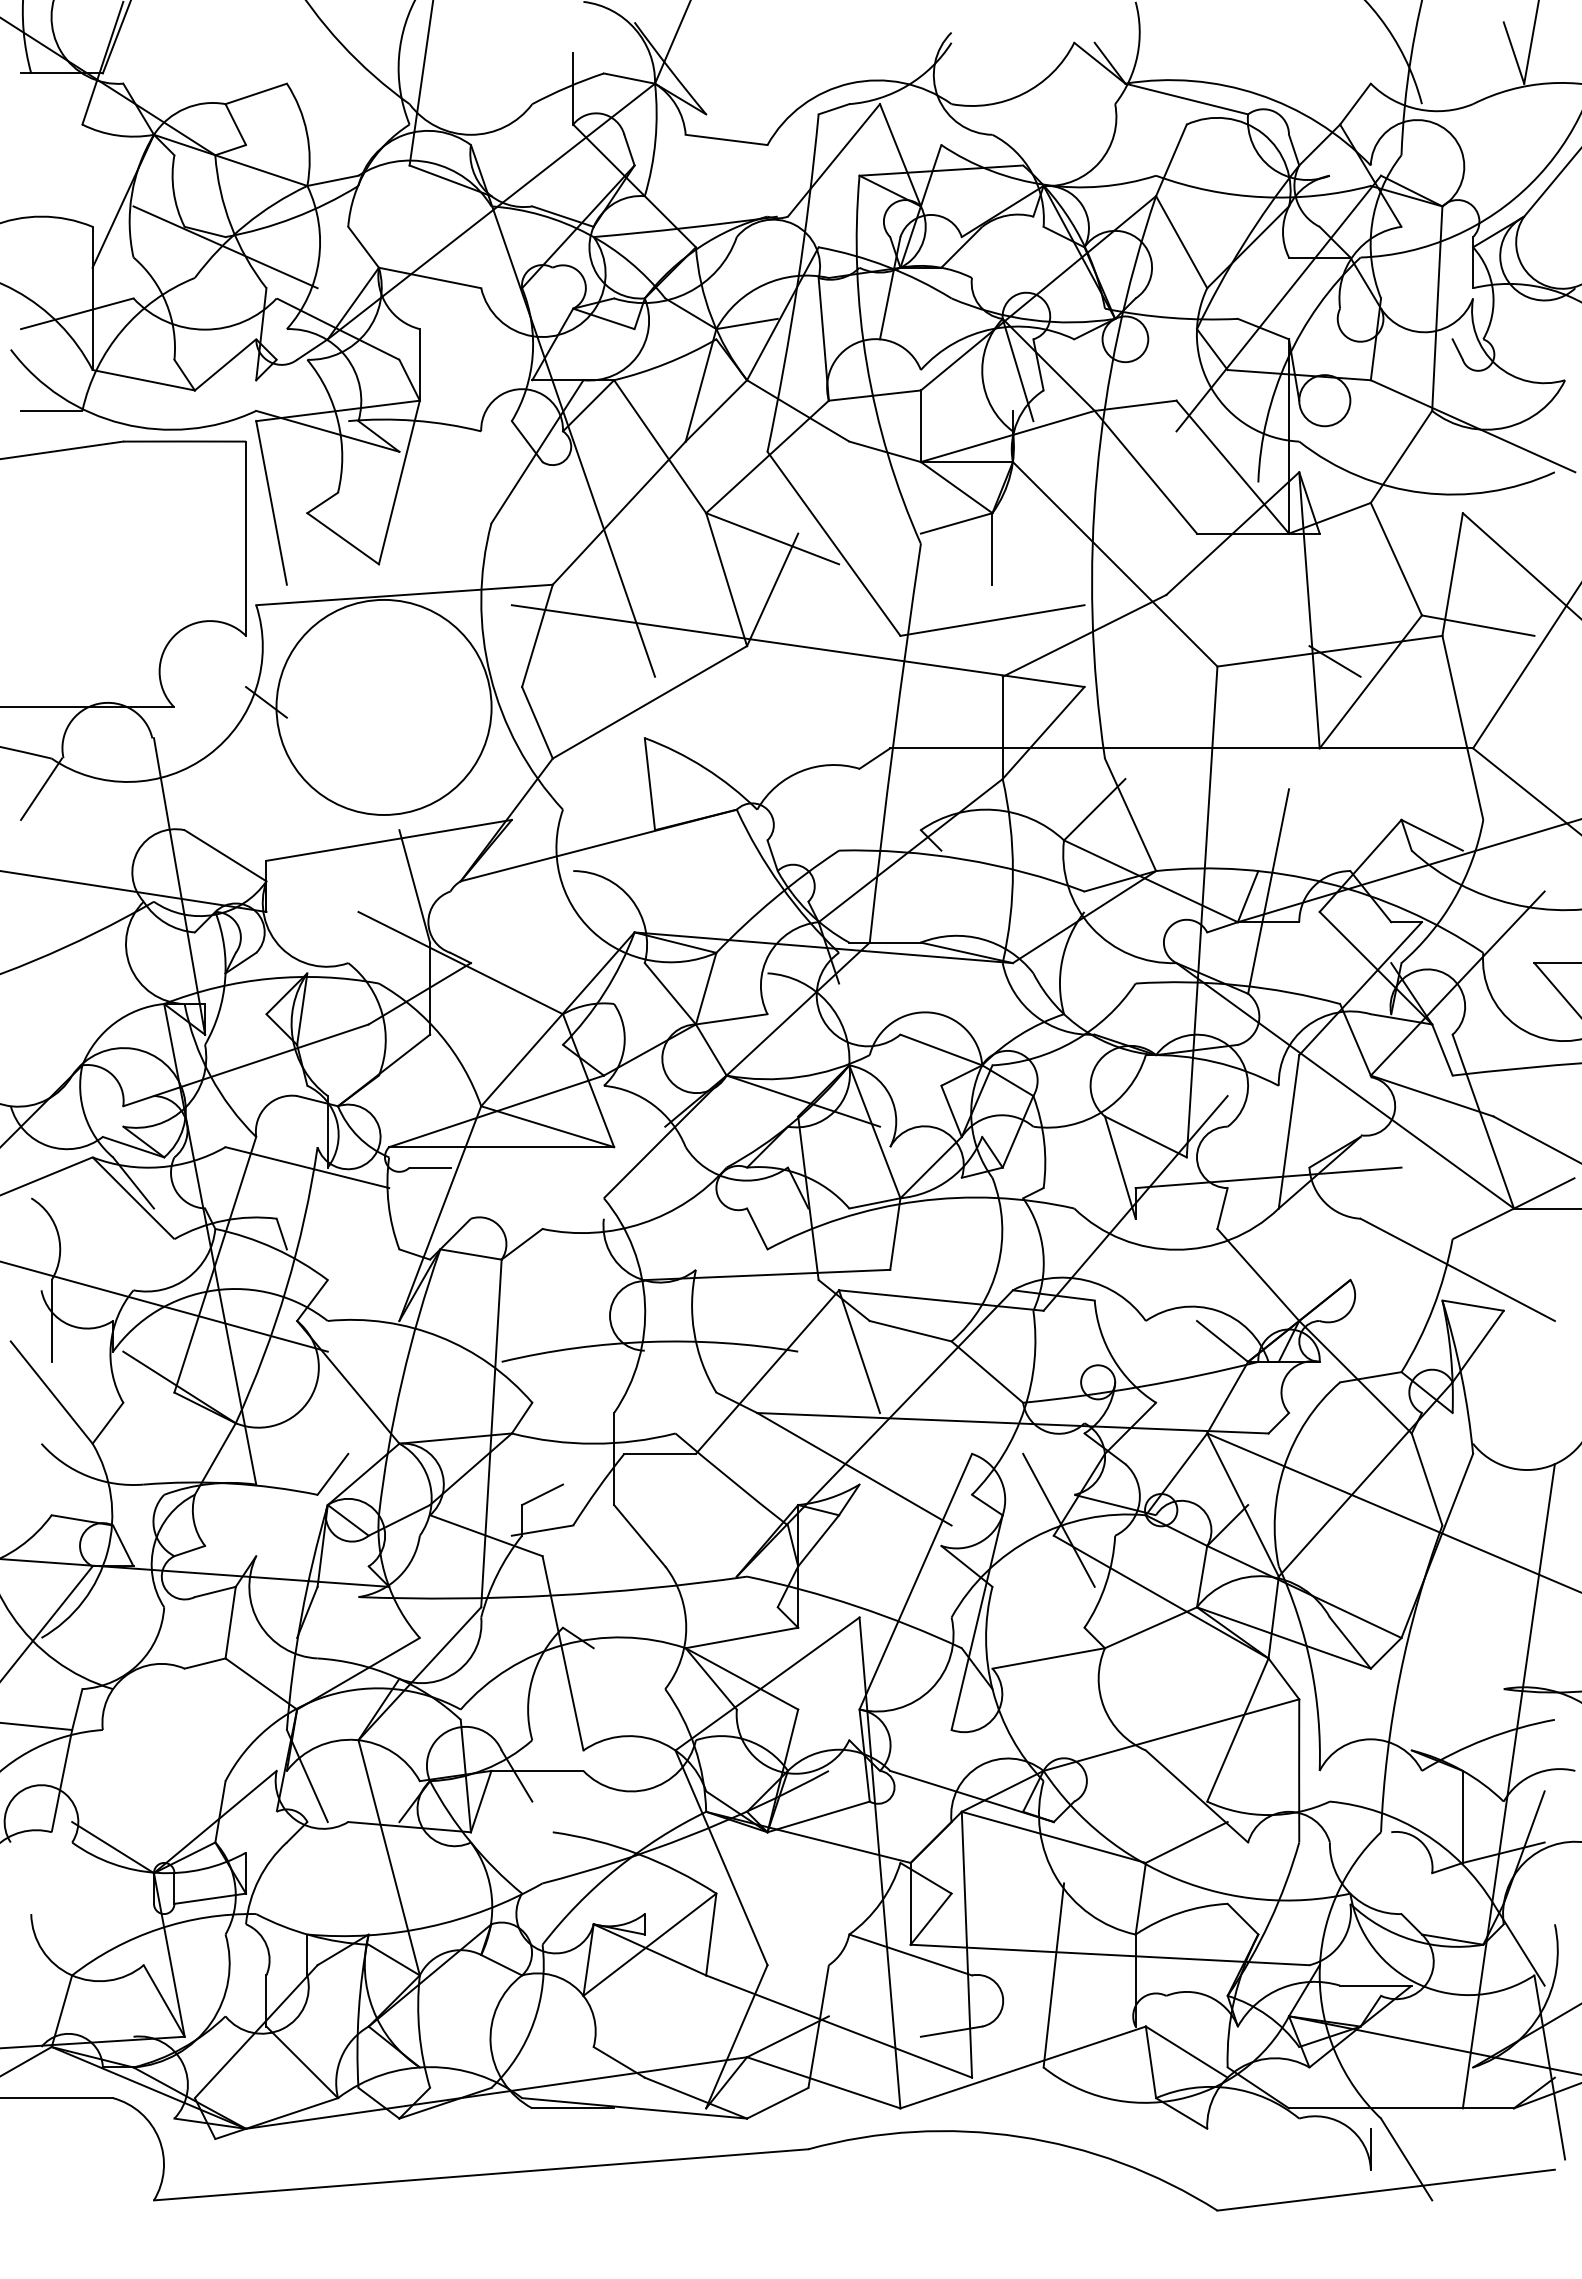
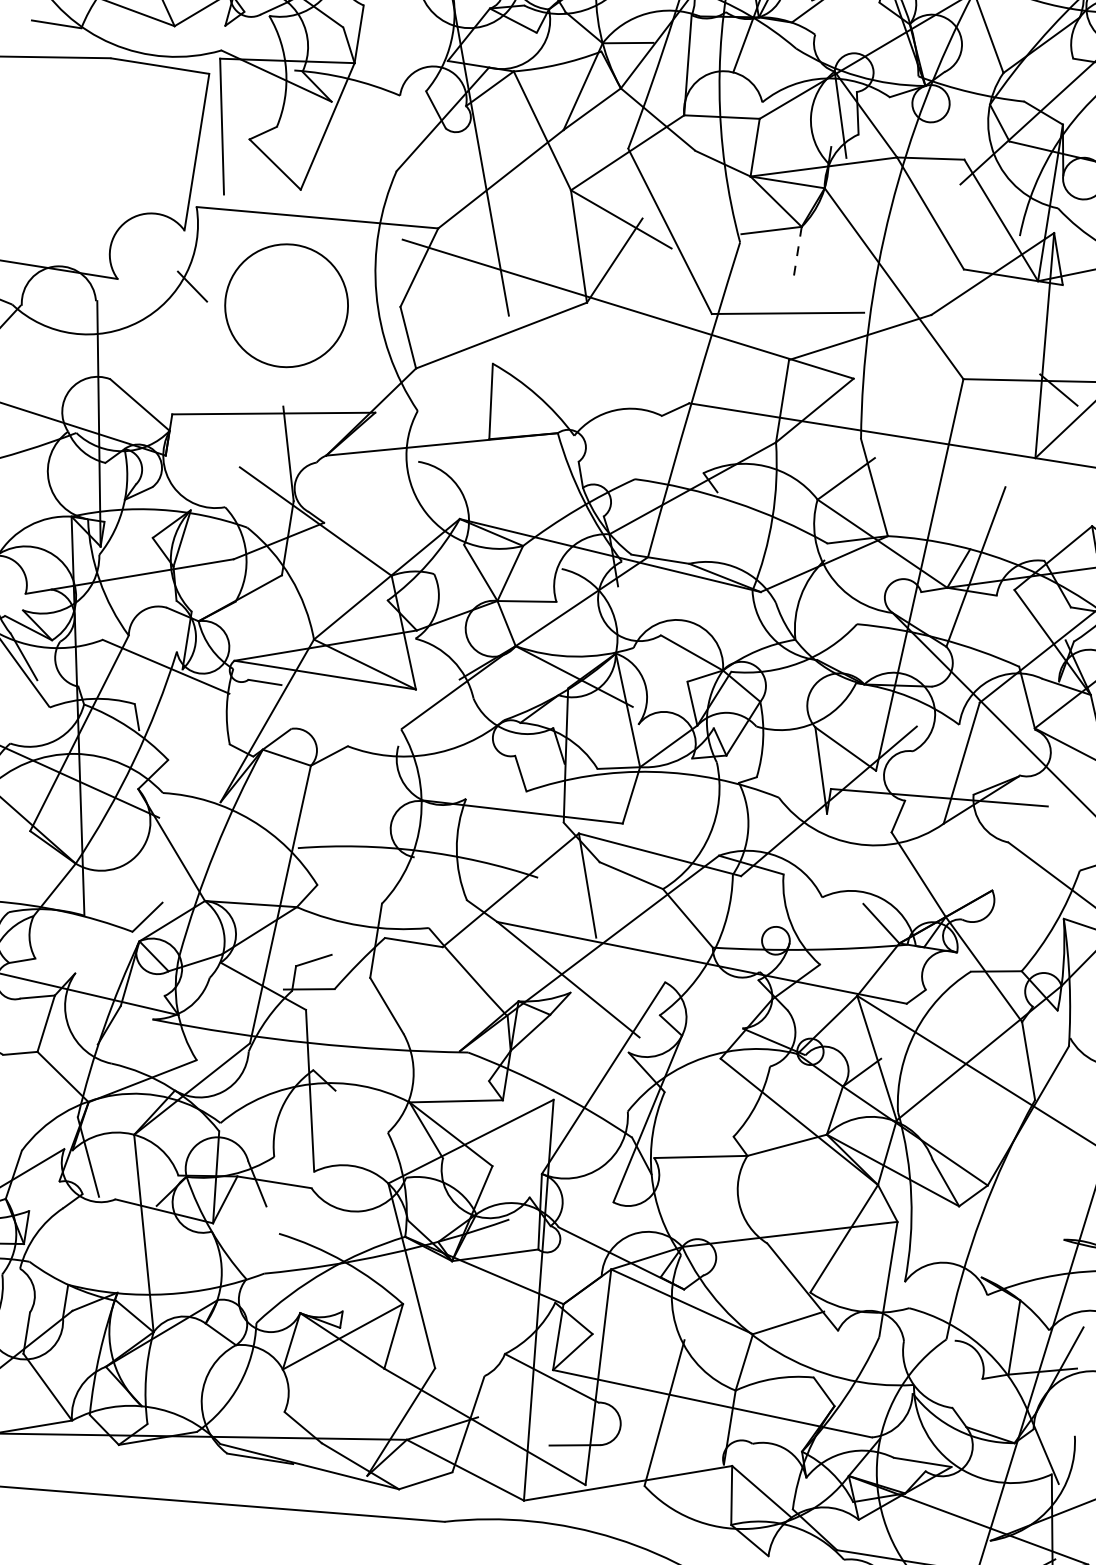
line: (992, 548) -> (797, 255), solid -> dashed
circle: (383, 706) -> (286, 304), size x0.7
line: (1058, 1519) -> (726, 1046), removed

